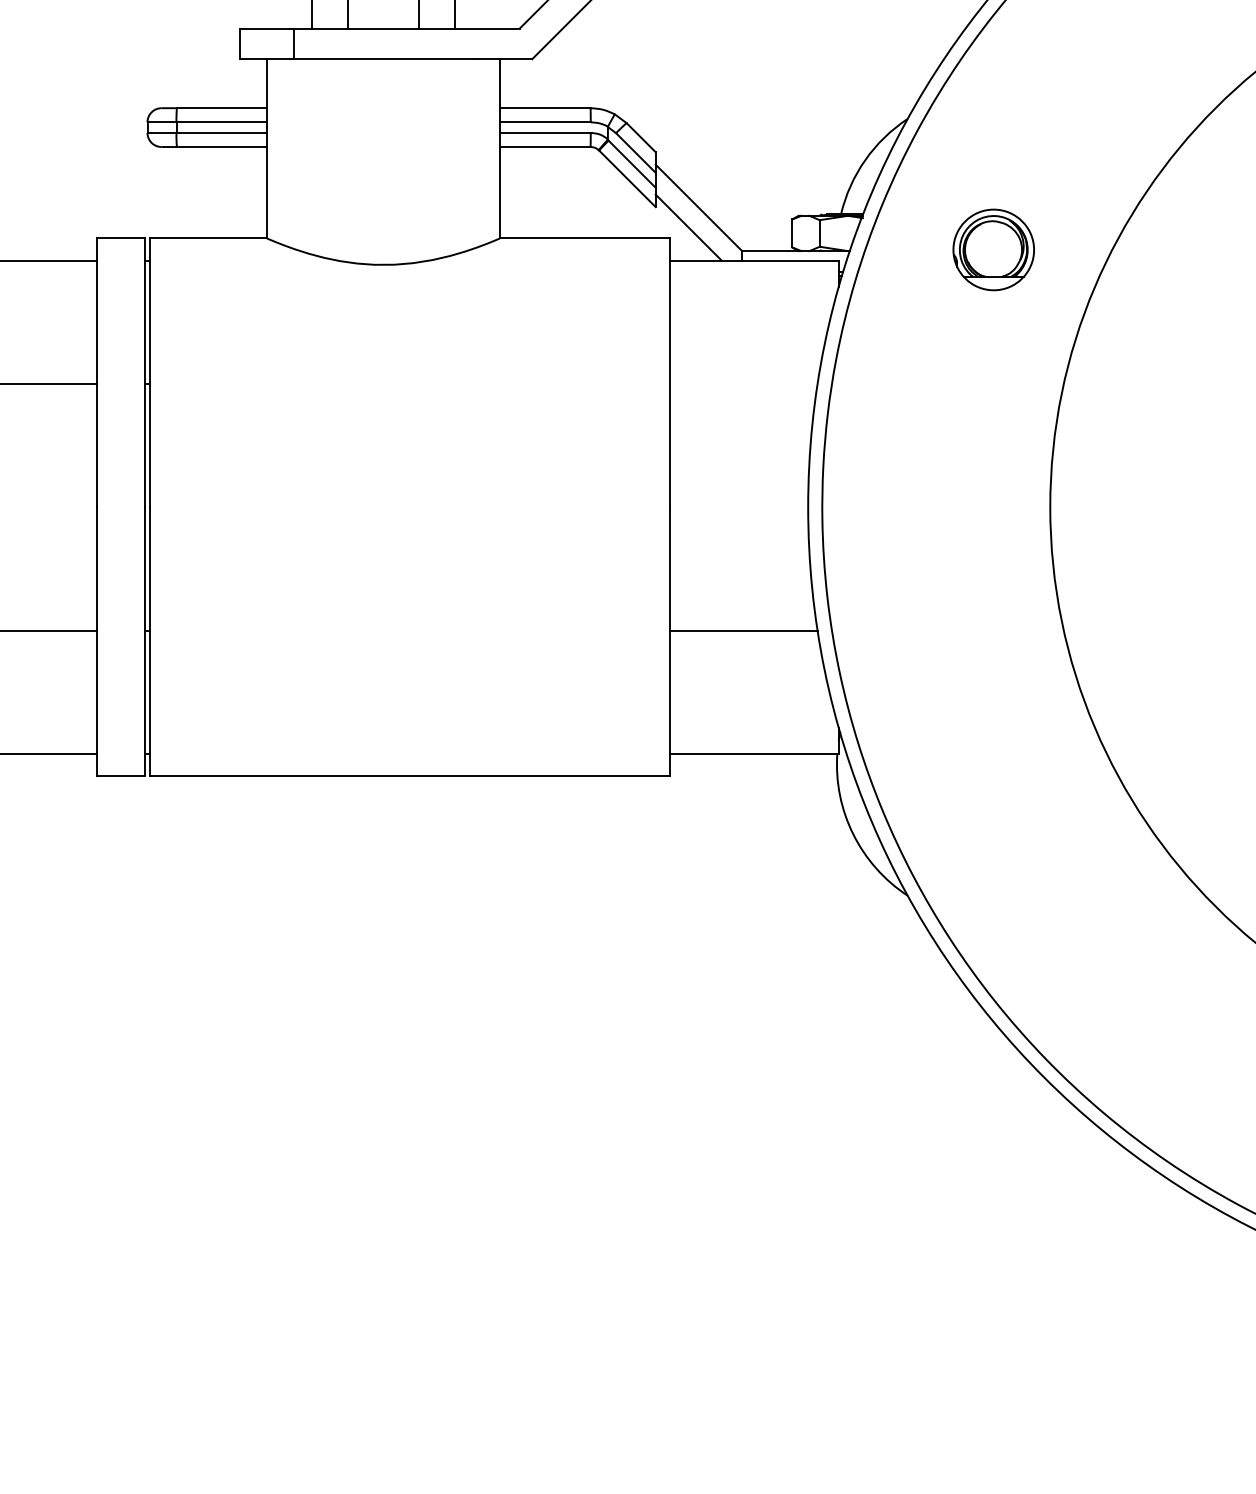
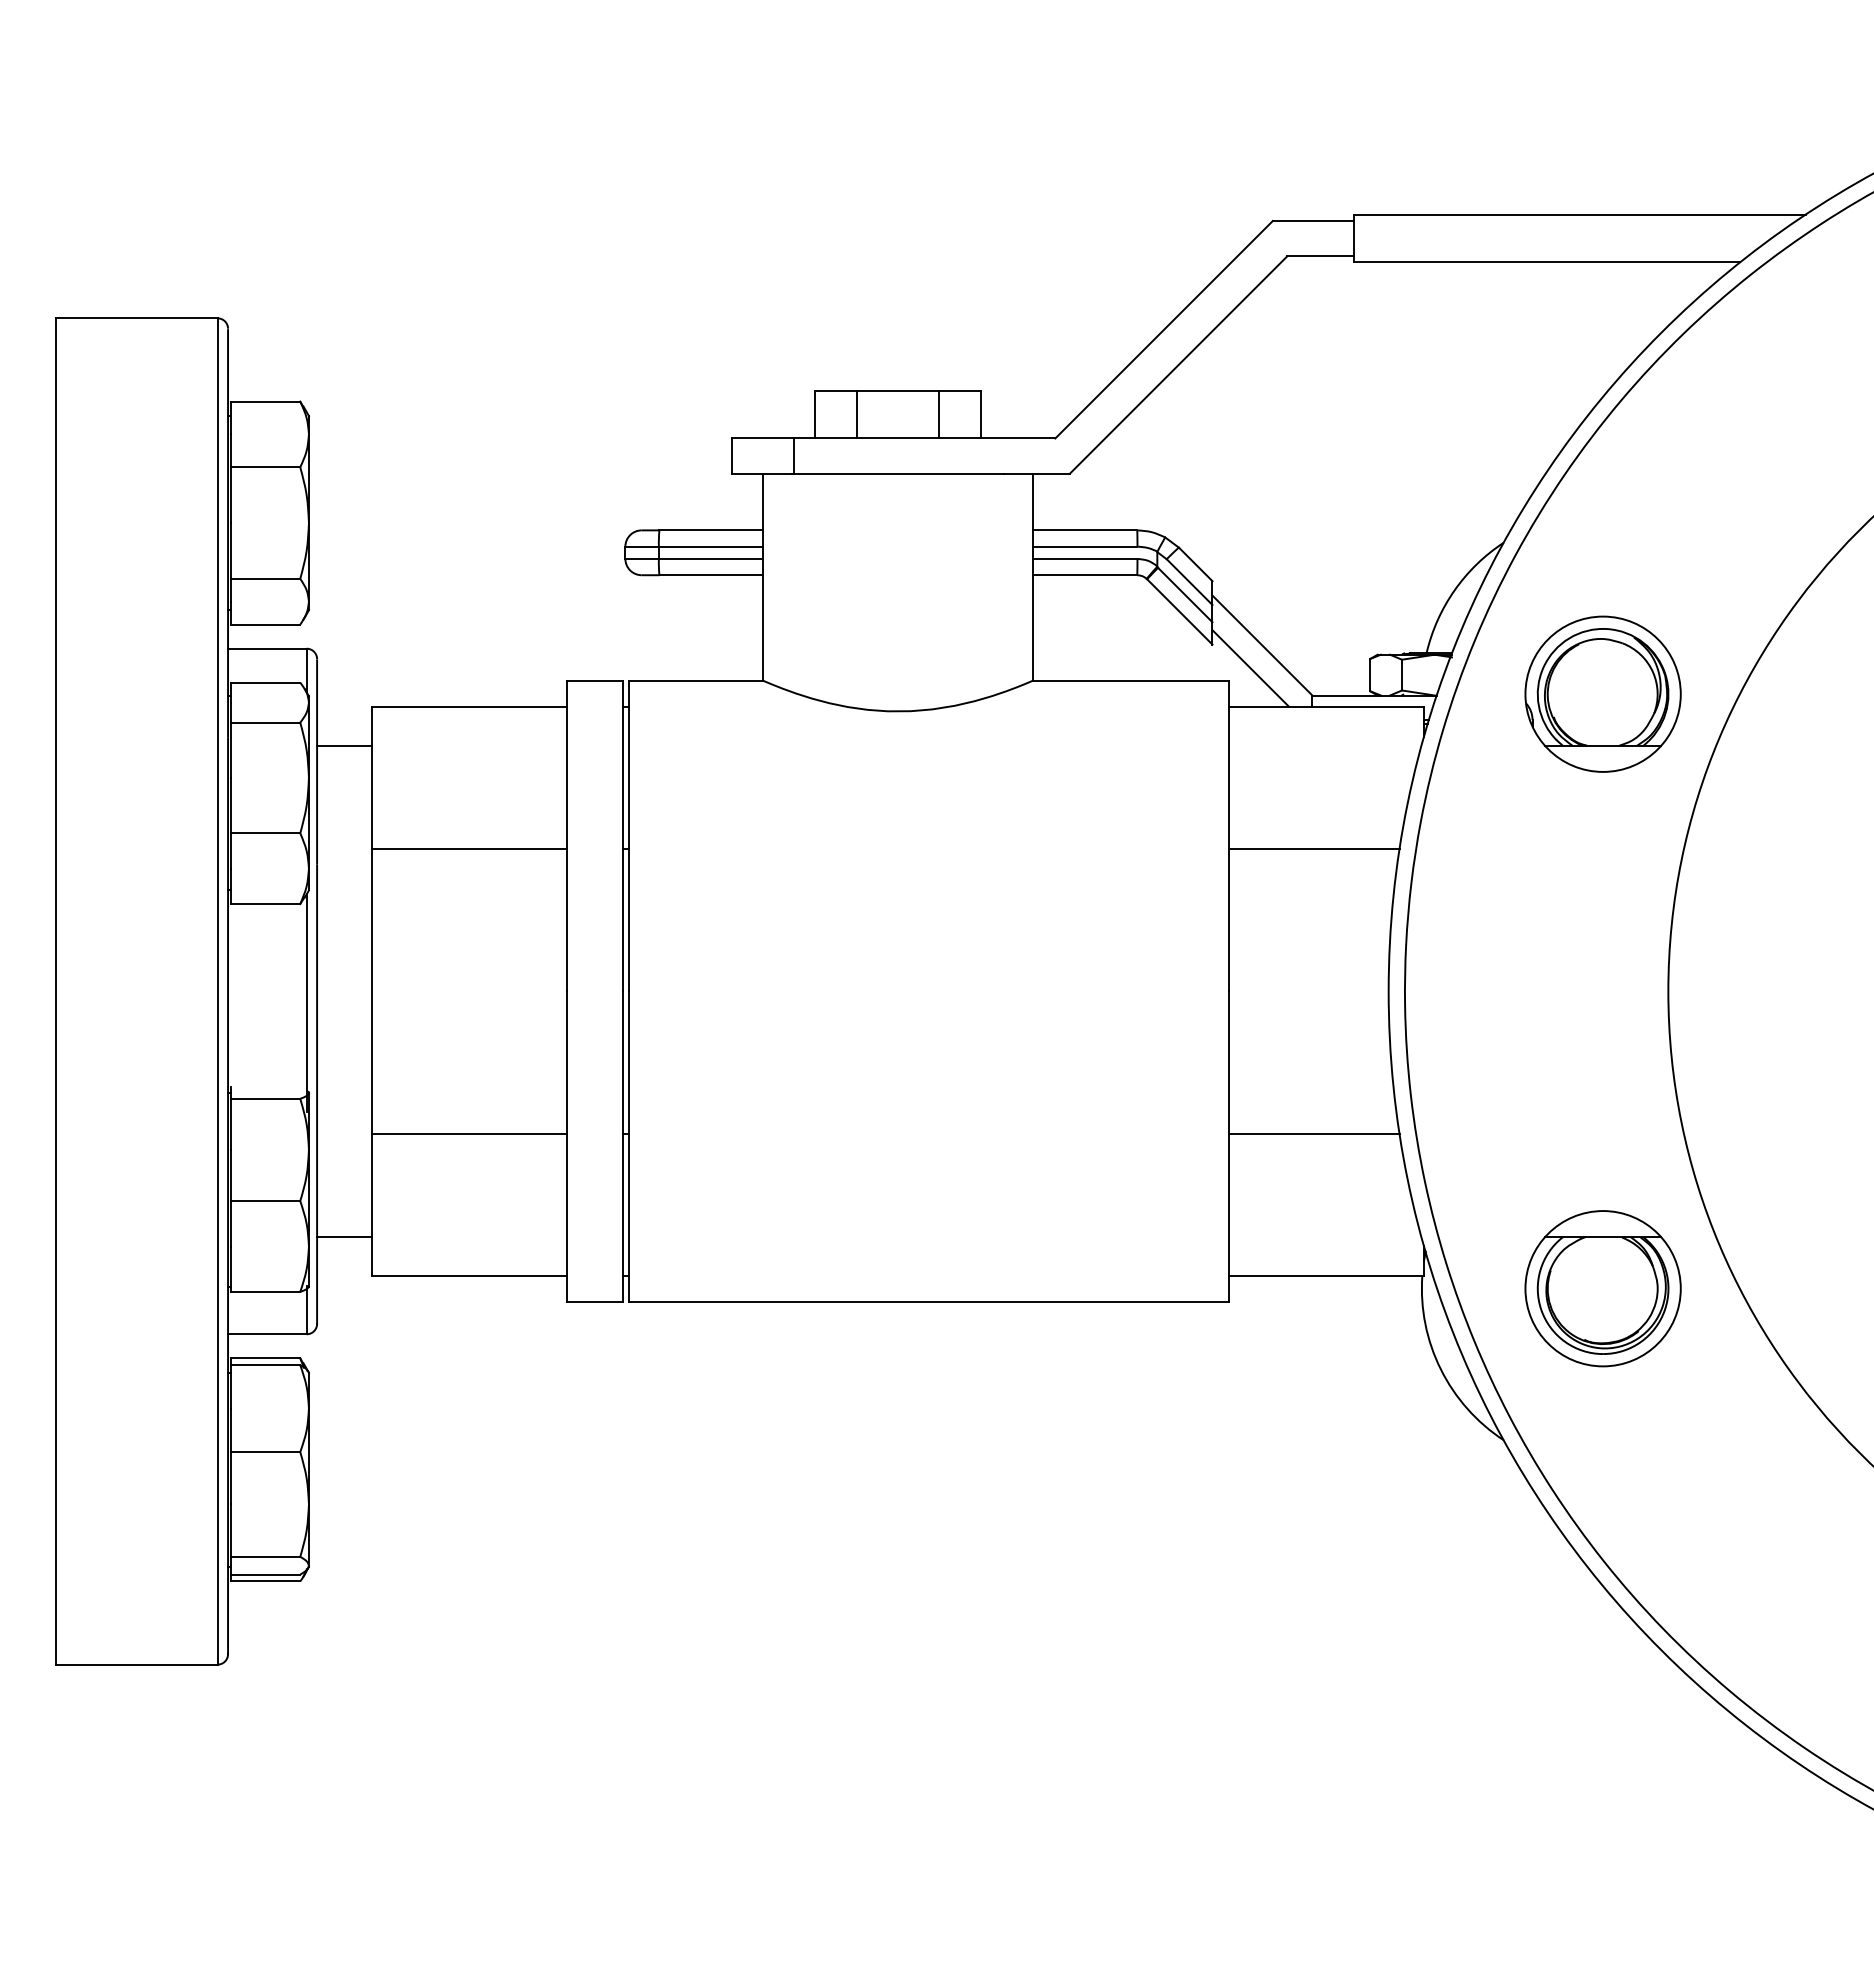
part: (993, 249) -> (1602, 693), size x1.67
line: (743, 384) -> (1314, 849), added
part: (993, 764) -> (1602, 1288), added

